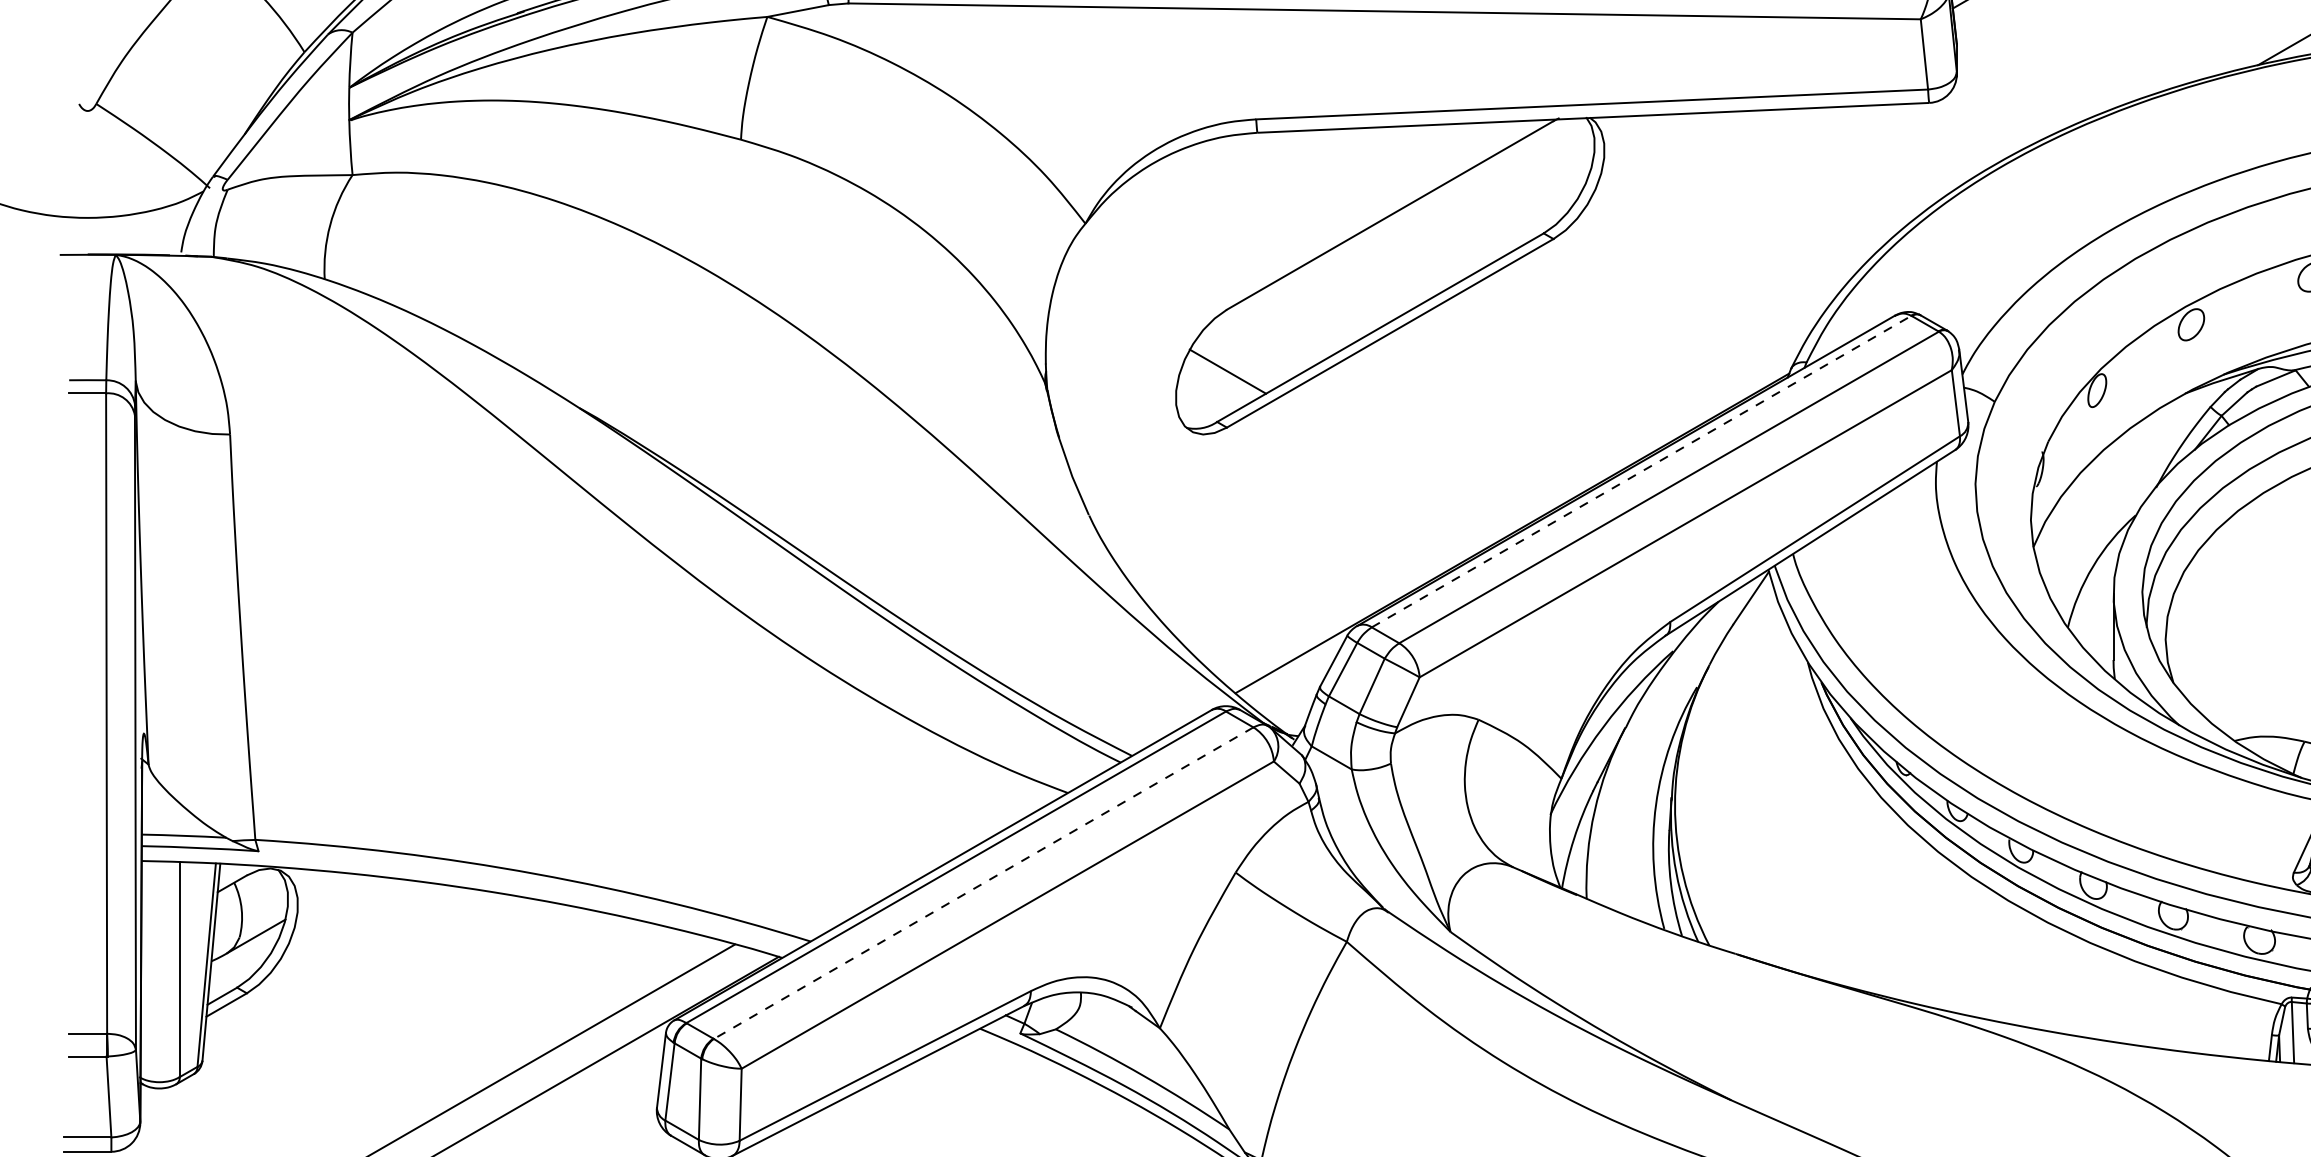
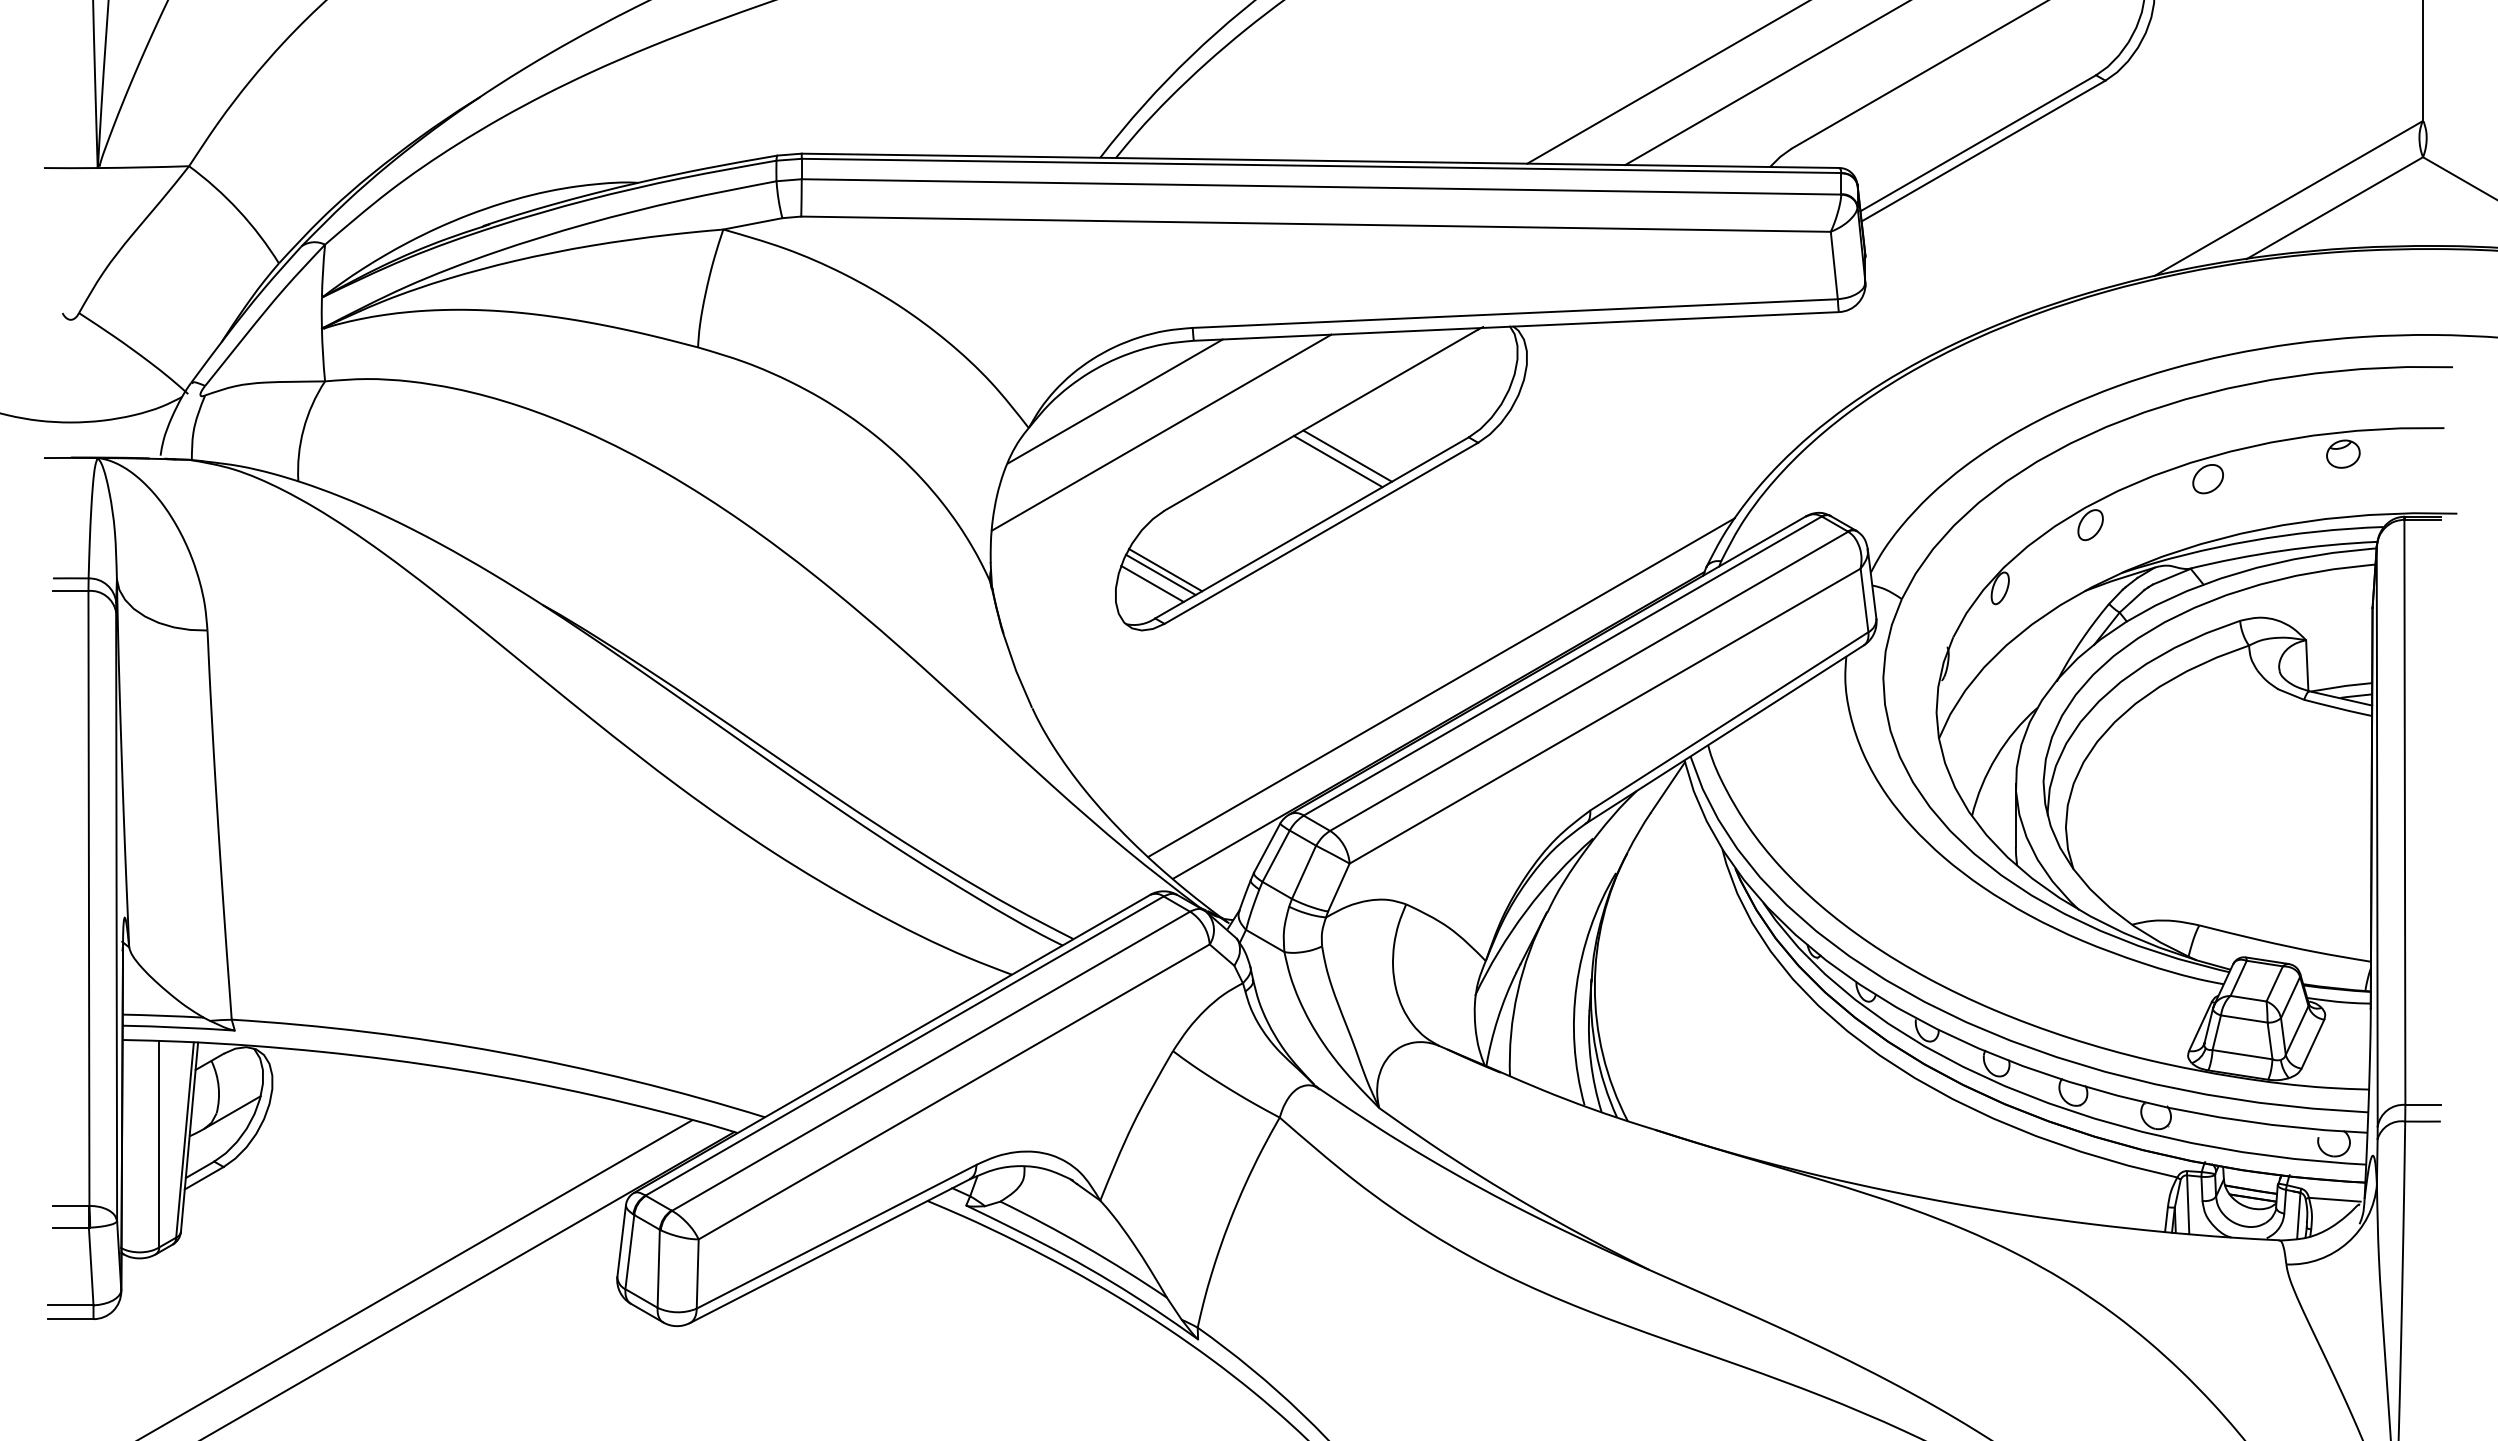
line: (1175, 196) -> (1115, 401), added
line: (1223, 228) -> (1161, 432), added
line: (1417, 252) -> (1347, 455), added
line: (1407, 258) -> (1337, 461), added
line: (1222, 376) -> (1160, 574), added
line: (1214, 385) -> (1152, 583), added
line: (1642, 470) -> (1563, 665), dashed -> solid
line: (1515, 493) -> (1441, 687), added
line: (983, 883) -> (930, 1061), dashed -> solid

